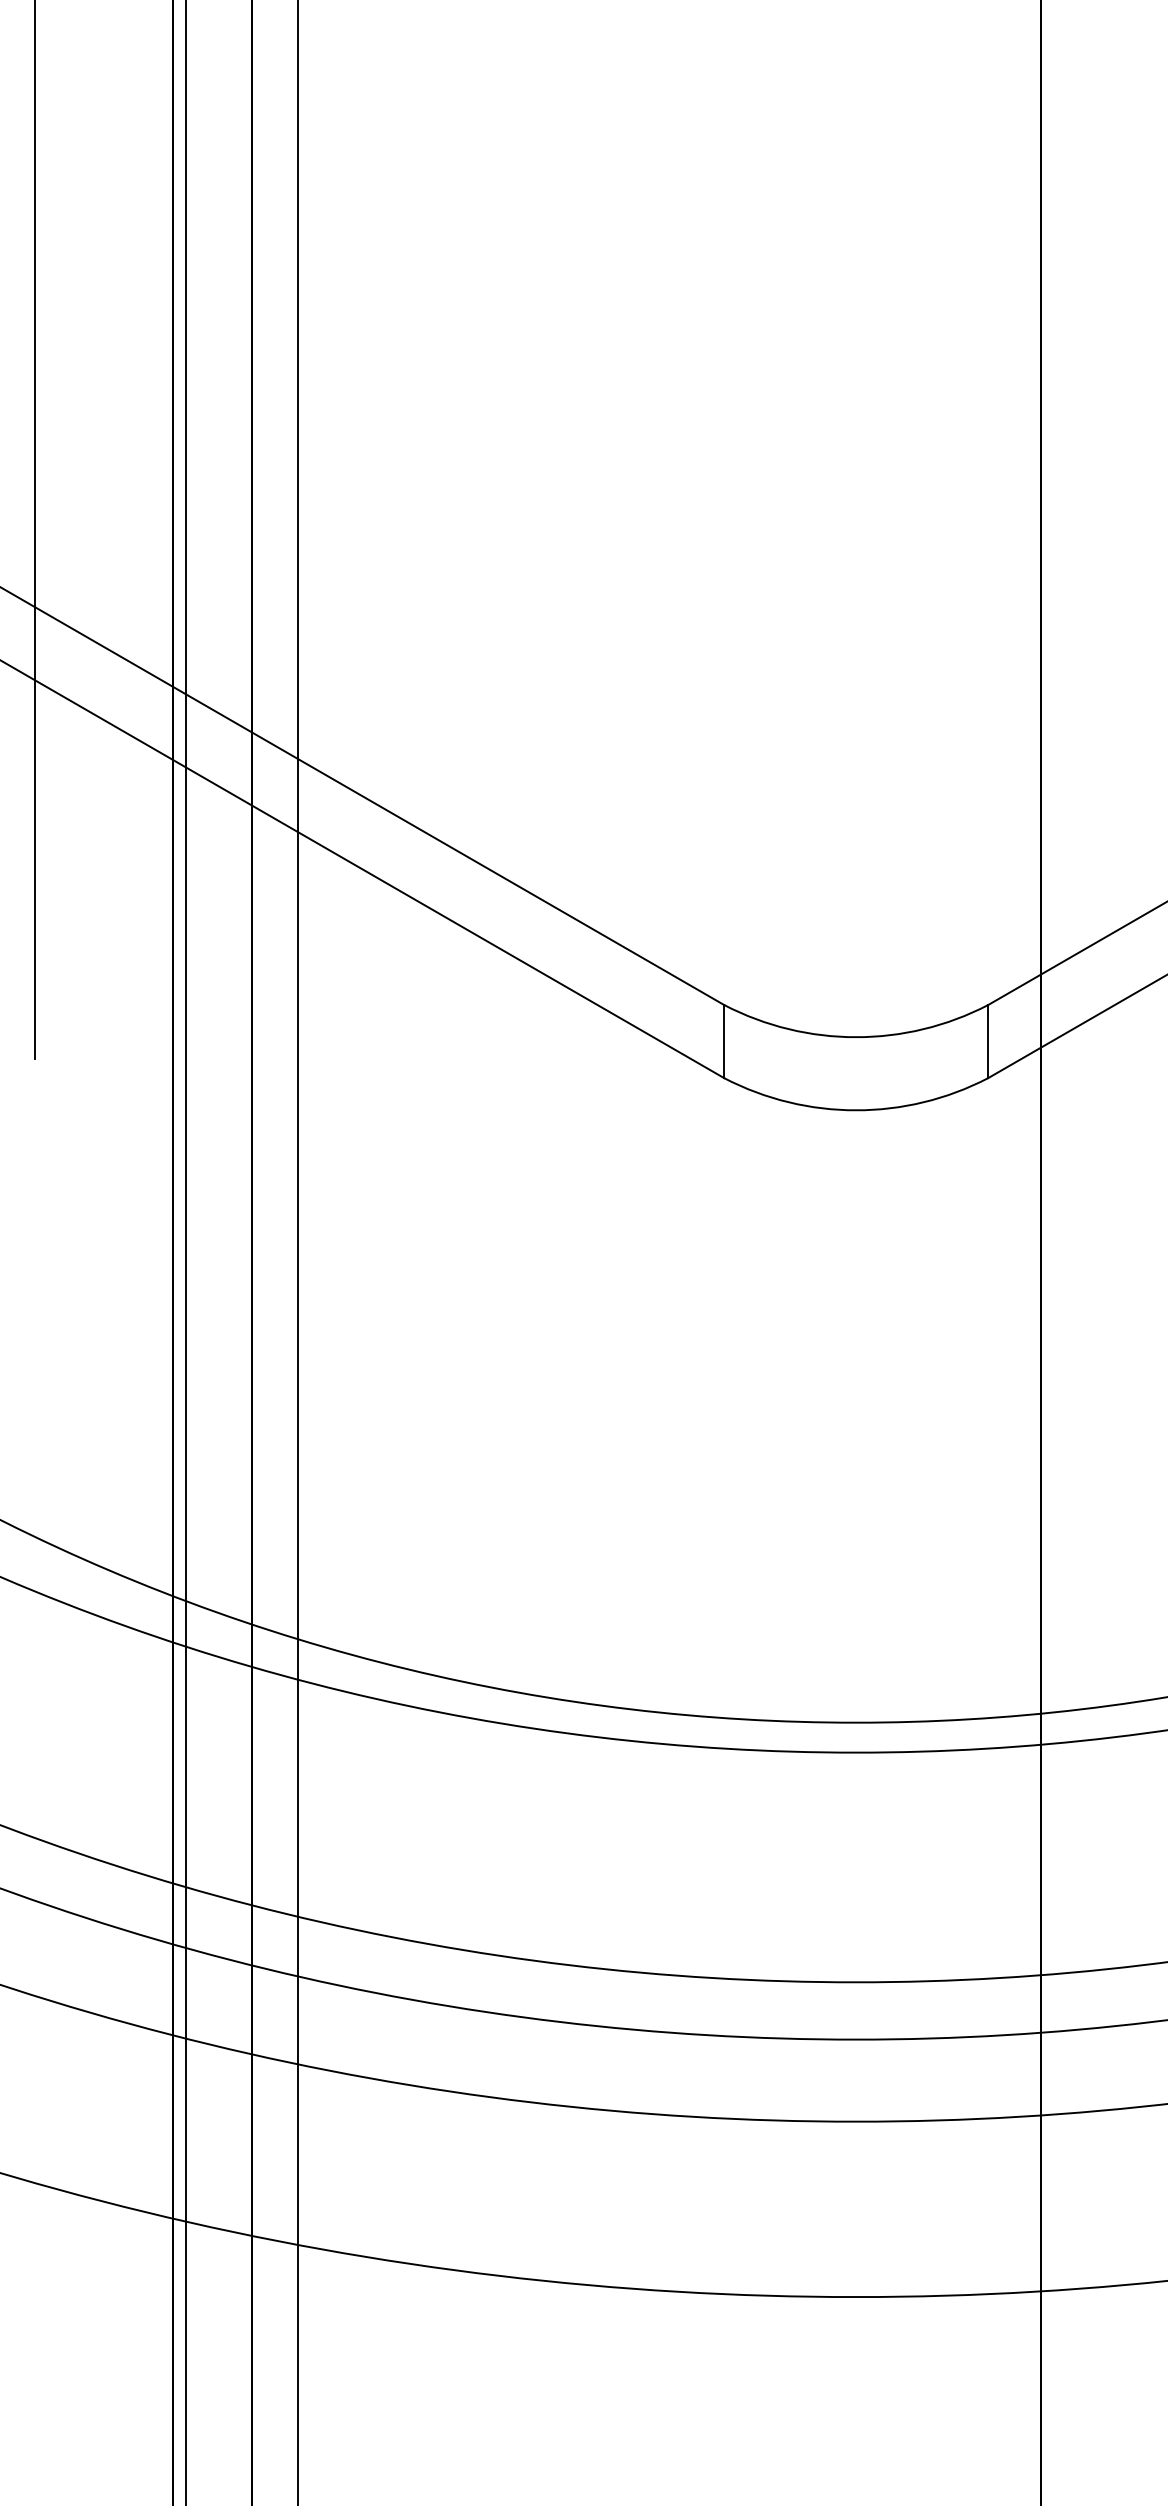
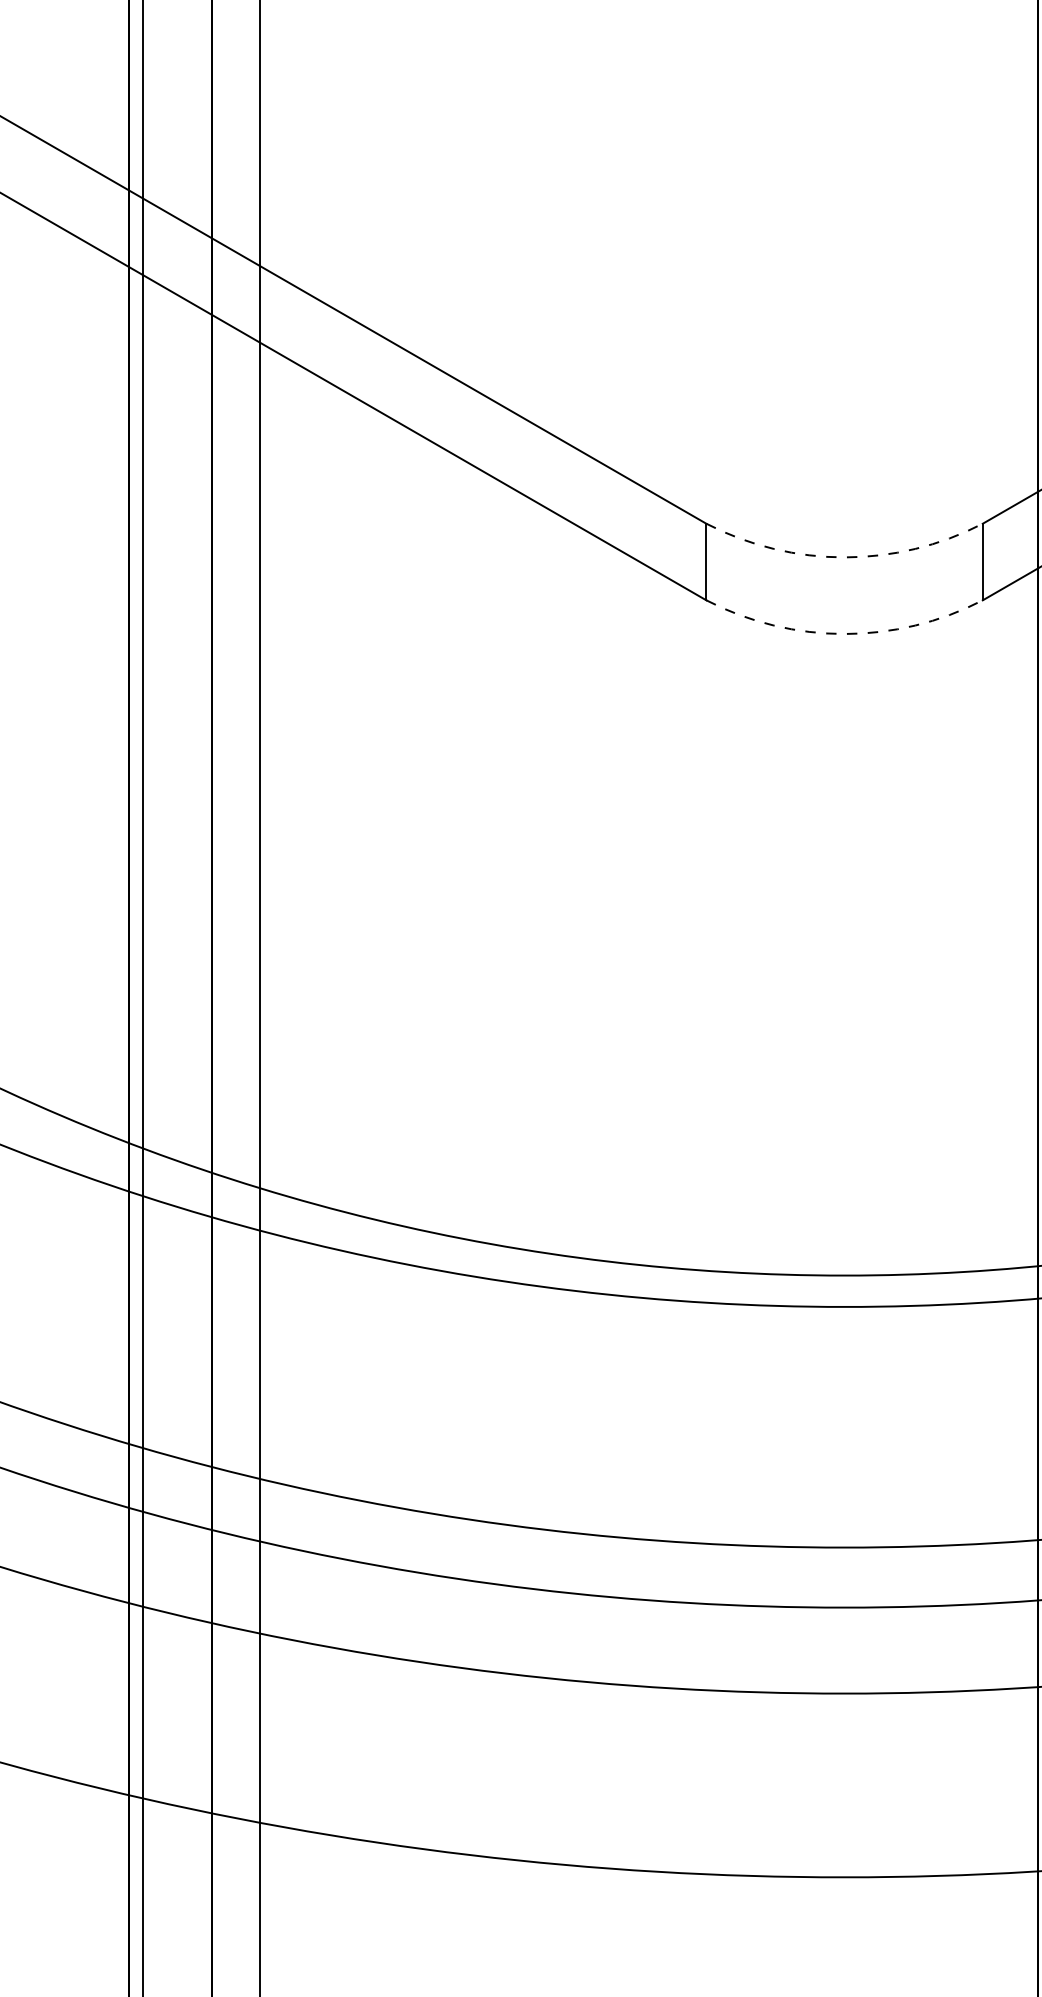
arc: (856, 1037) -> (844, 557), solid -> dashed
arc: (856, 1110) -> (844, 634), solid -> dashed

